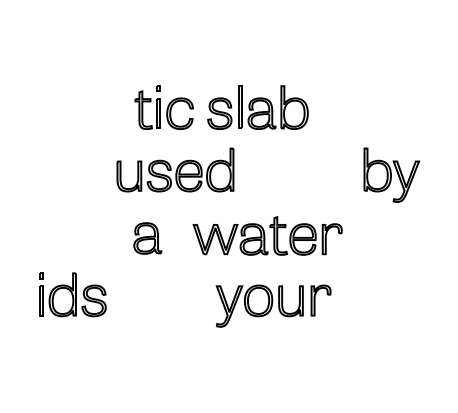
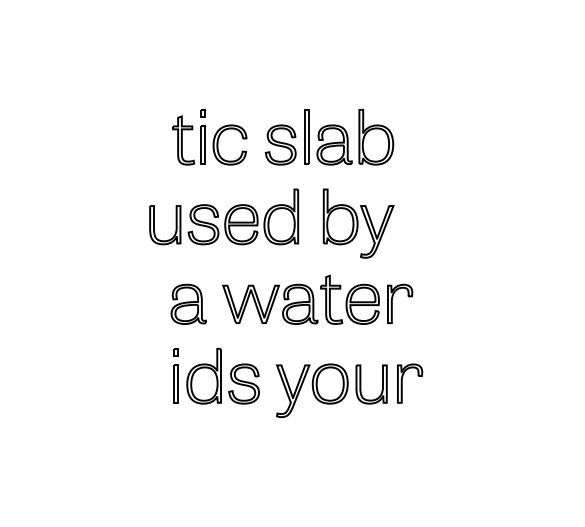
part: (391, 174) -> (358, 222), moved
part: (267, 235) -> (317, 299), moved
part: (72, 294) -> (216, 375), moved

